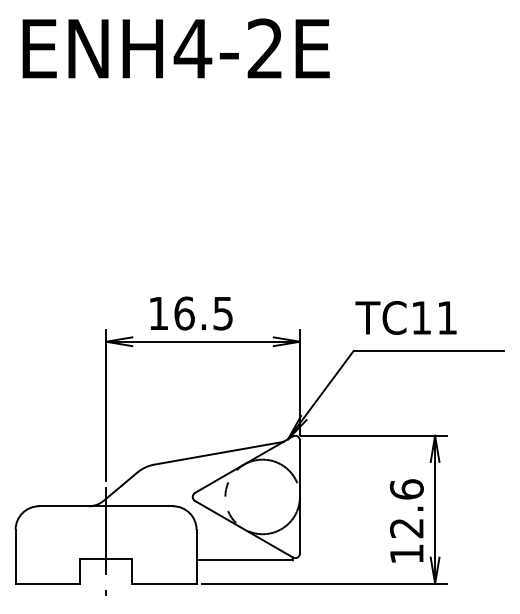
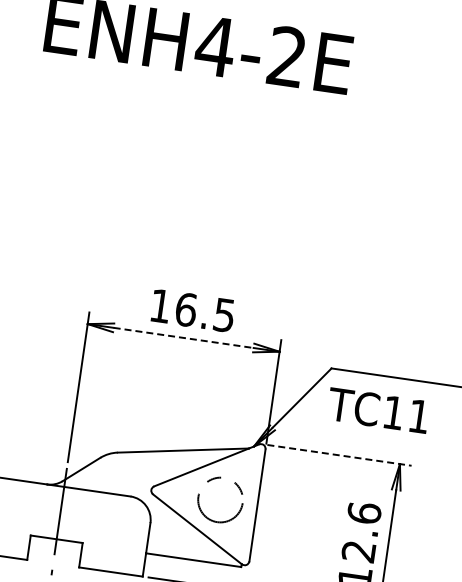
text: (191, 313) -> (193, 310), moved
text: (405, 317) -> (377, 410), moved
line: (203, 341) -> (184, 337), solid -> dashed
line: (374, 435) -> (340, 455), solid -> dashed
circle: (262, 496) -> (220, 499), size x0.6

